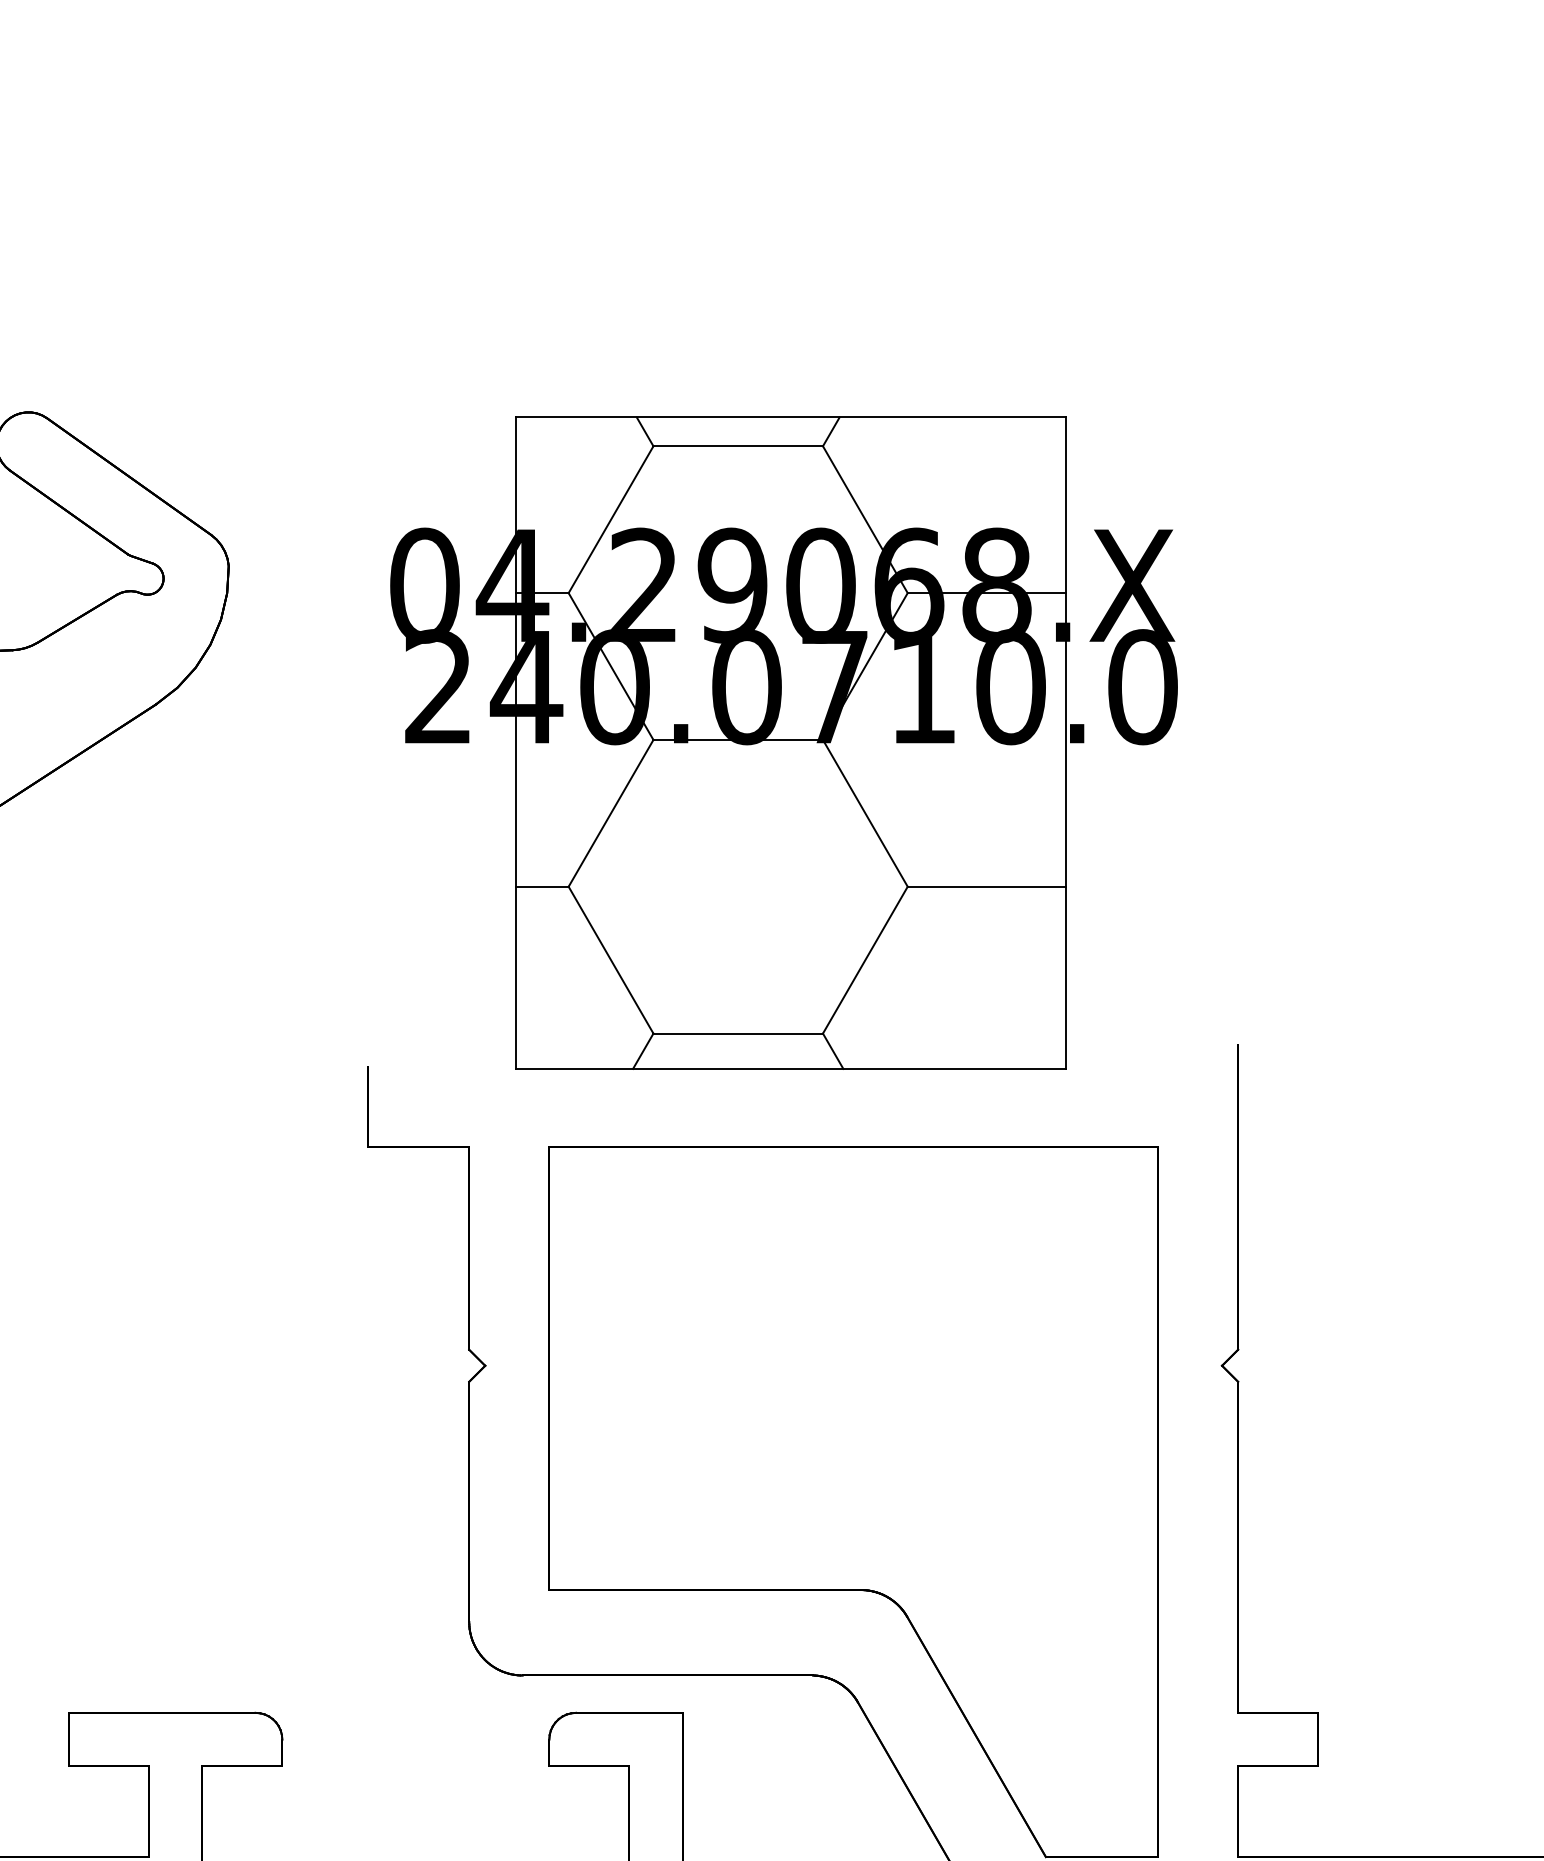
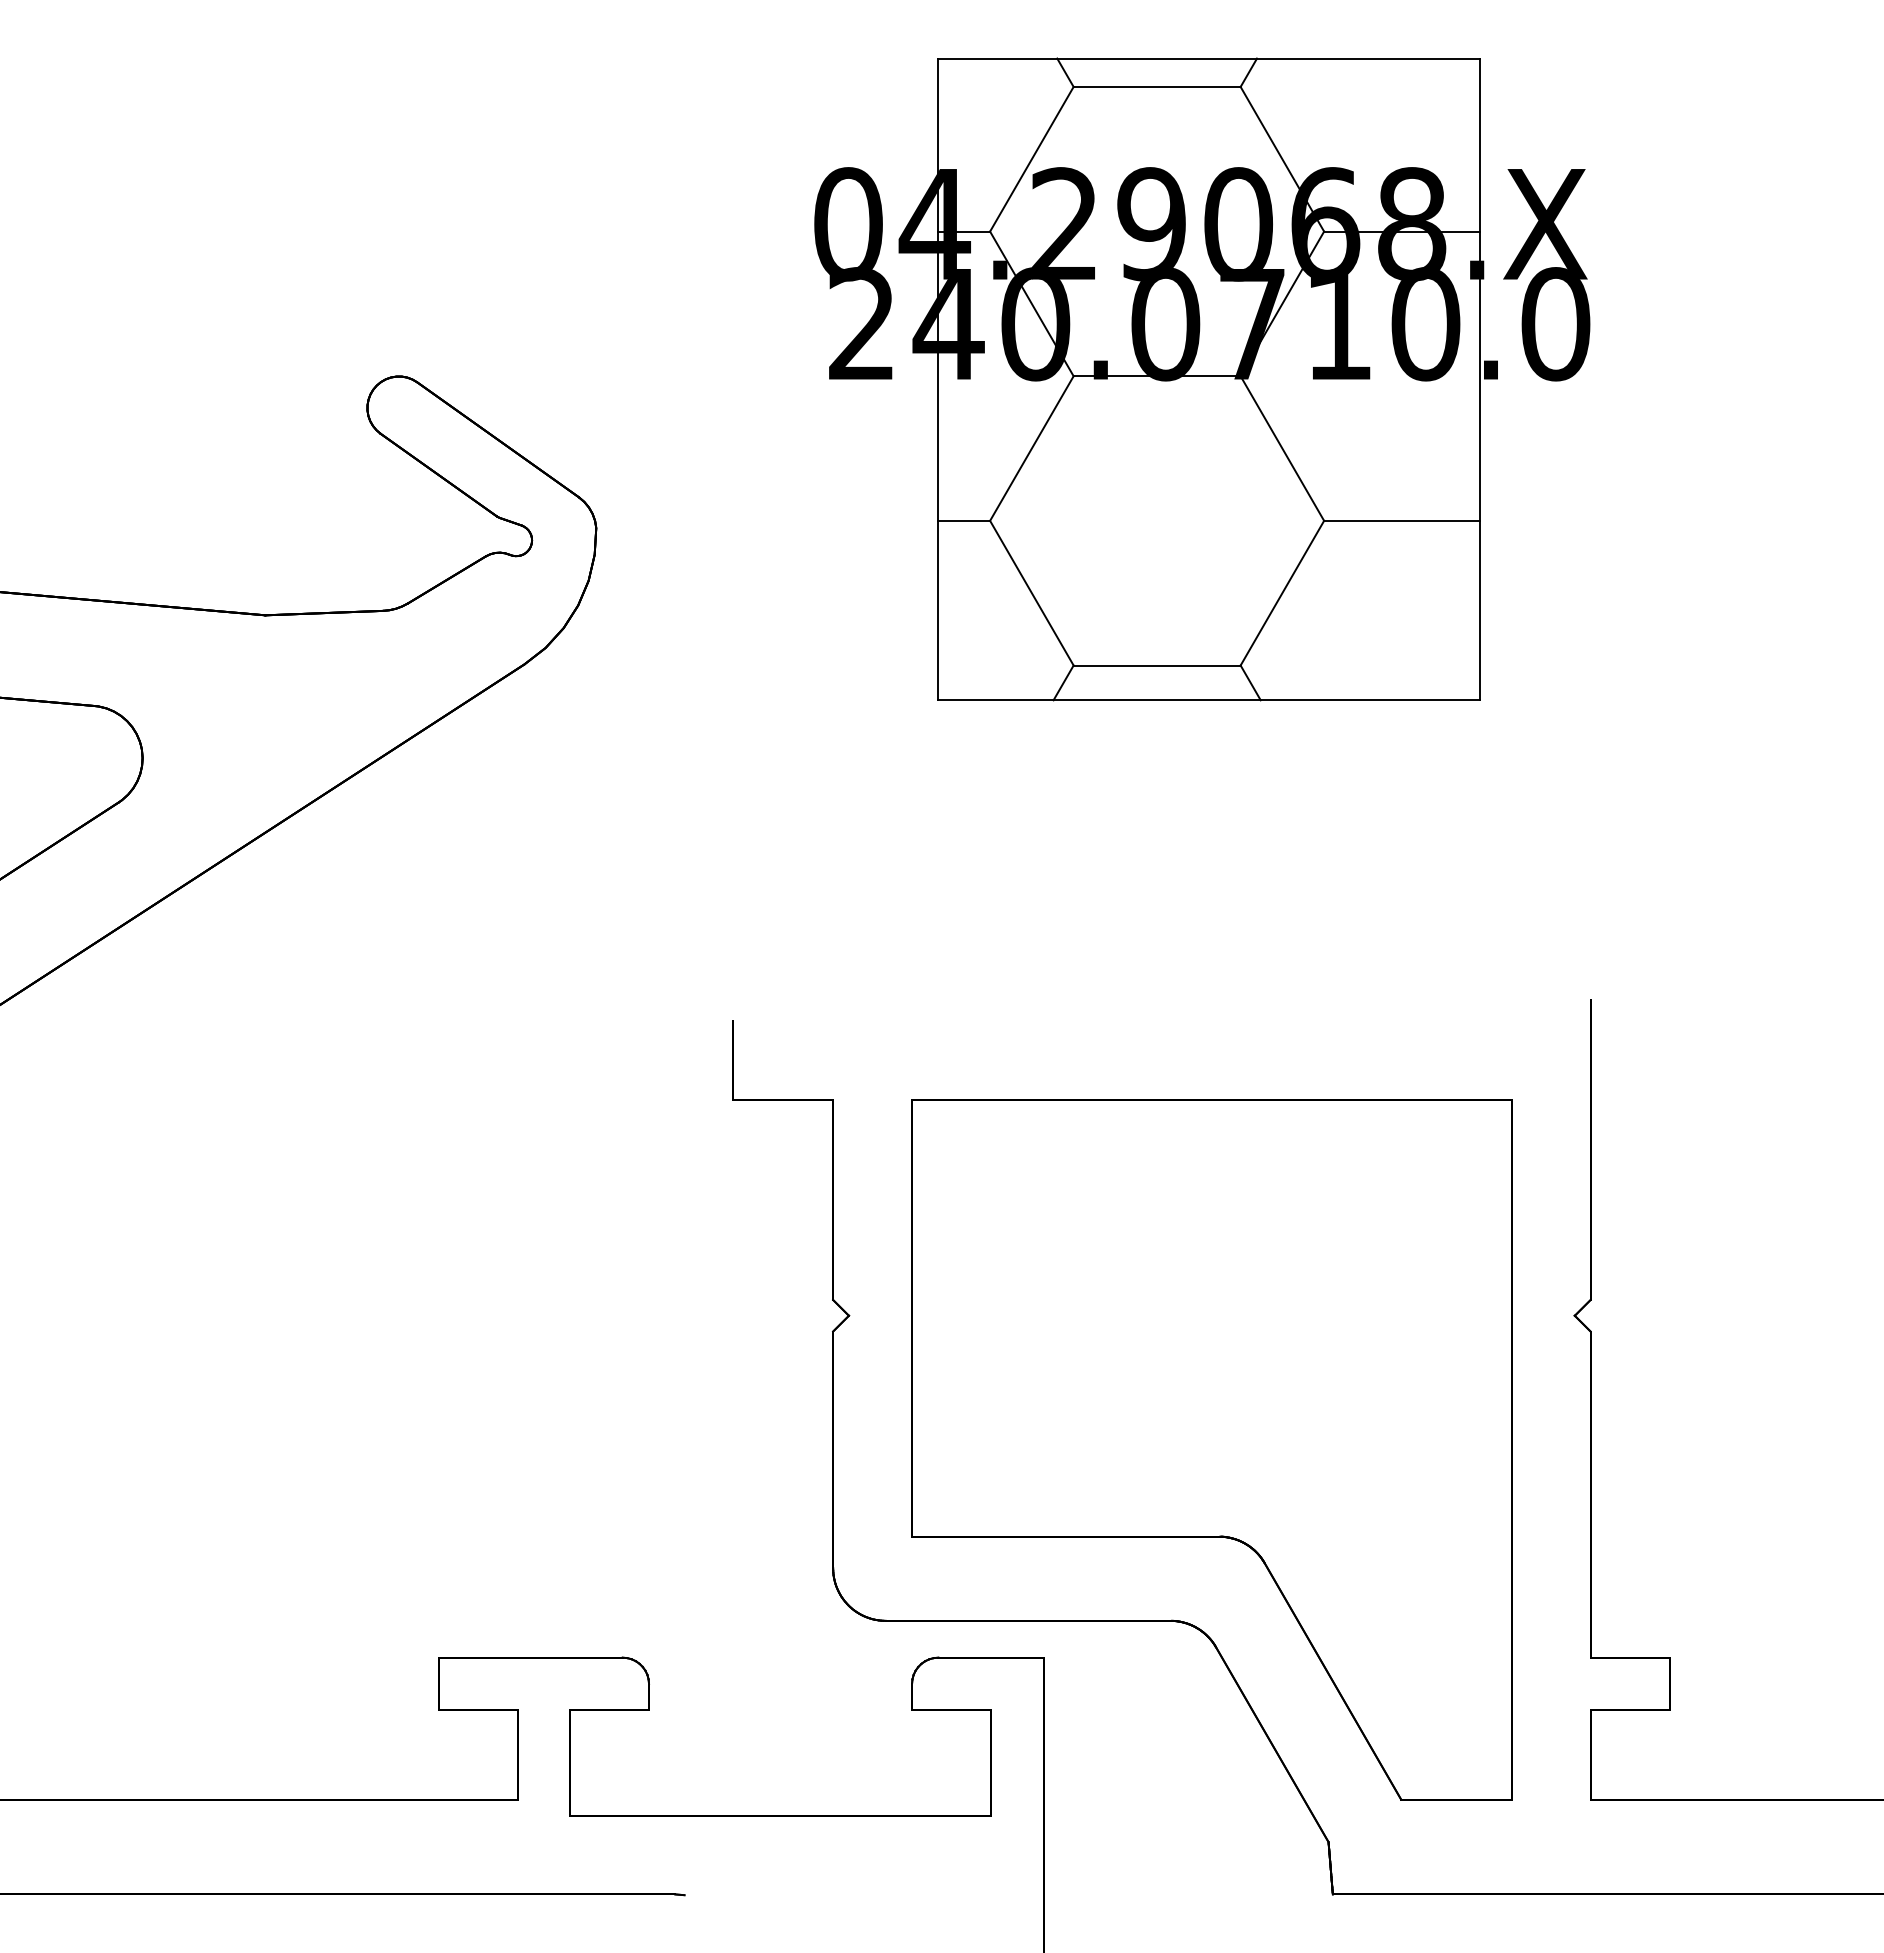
part: (784, 743) -> (1202, 379), moved

